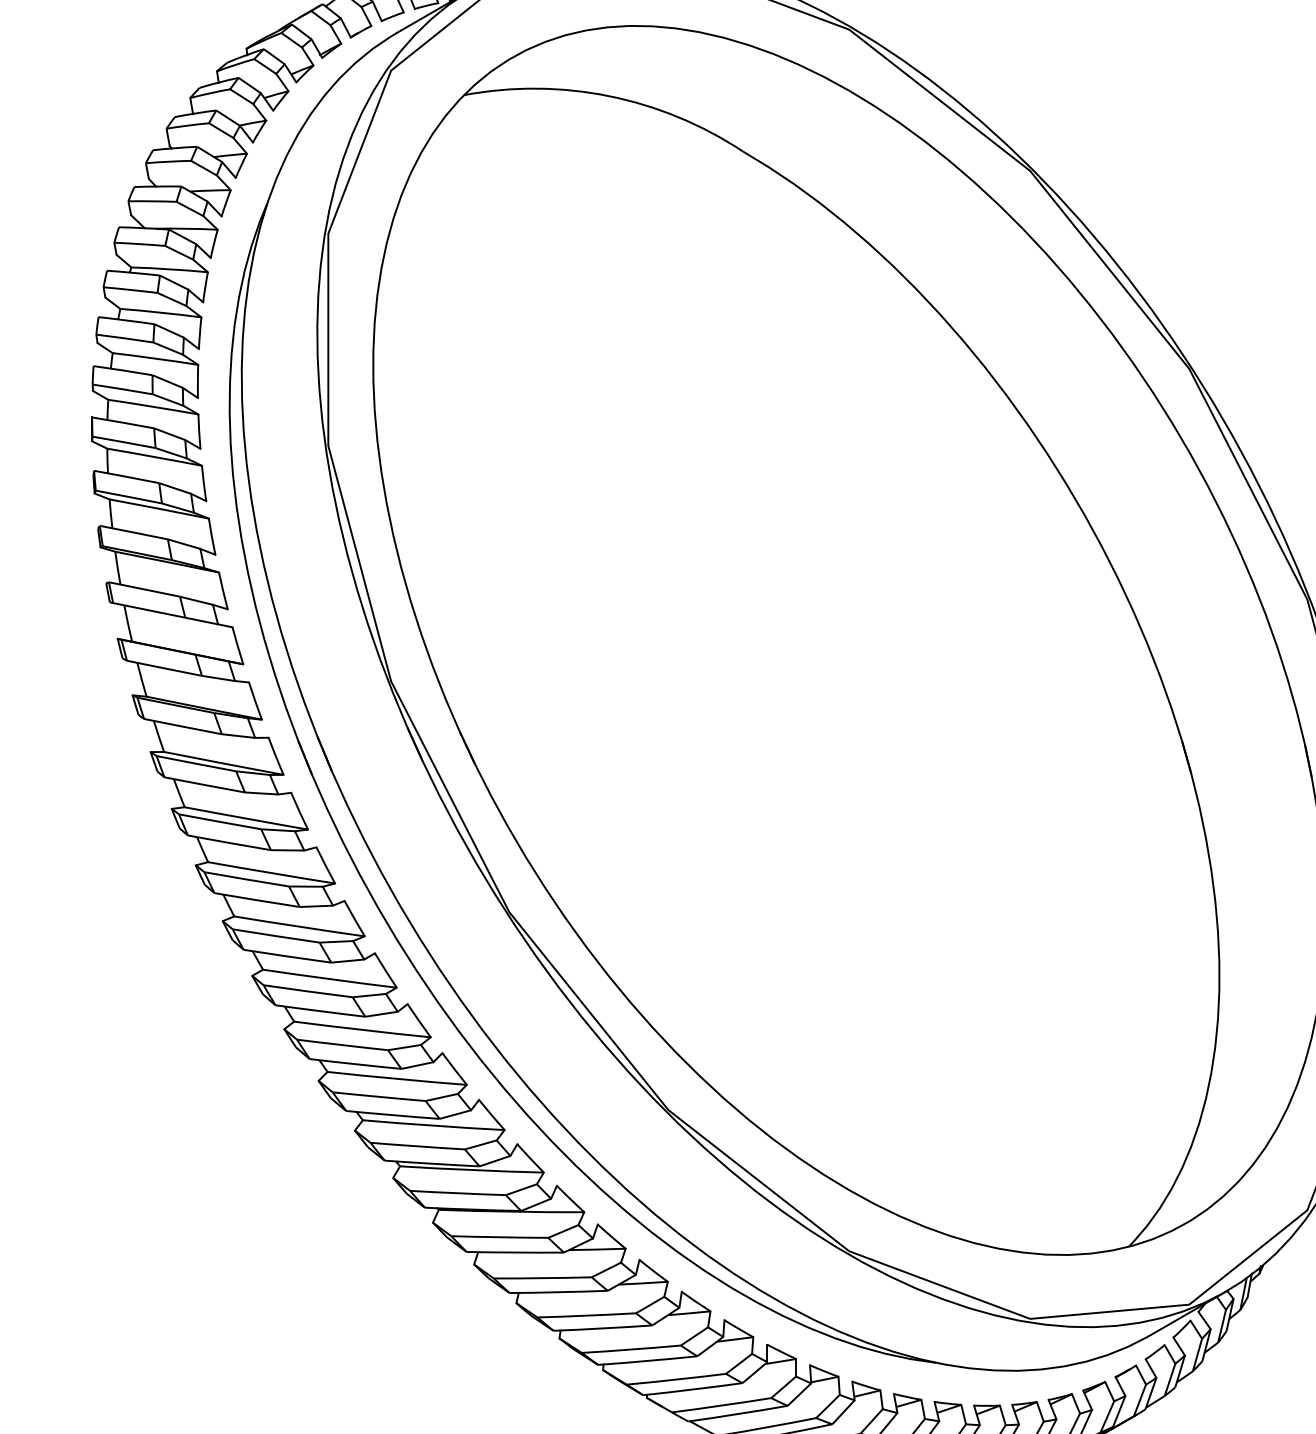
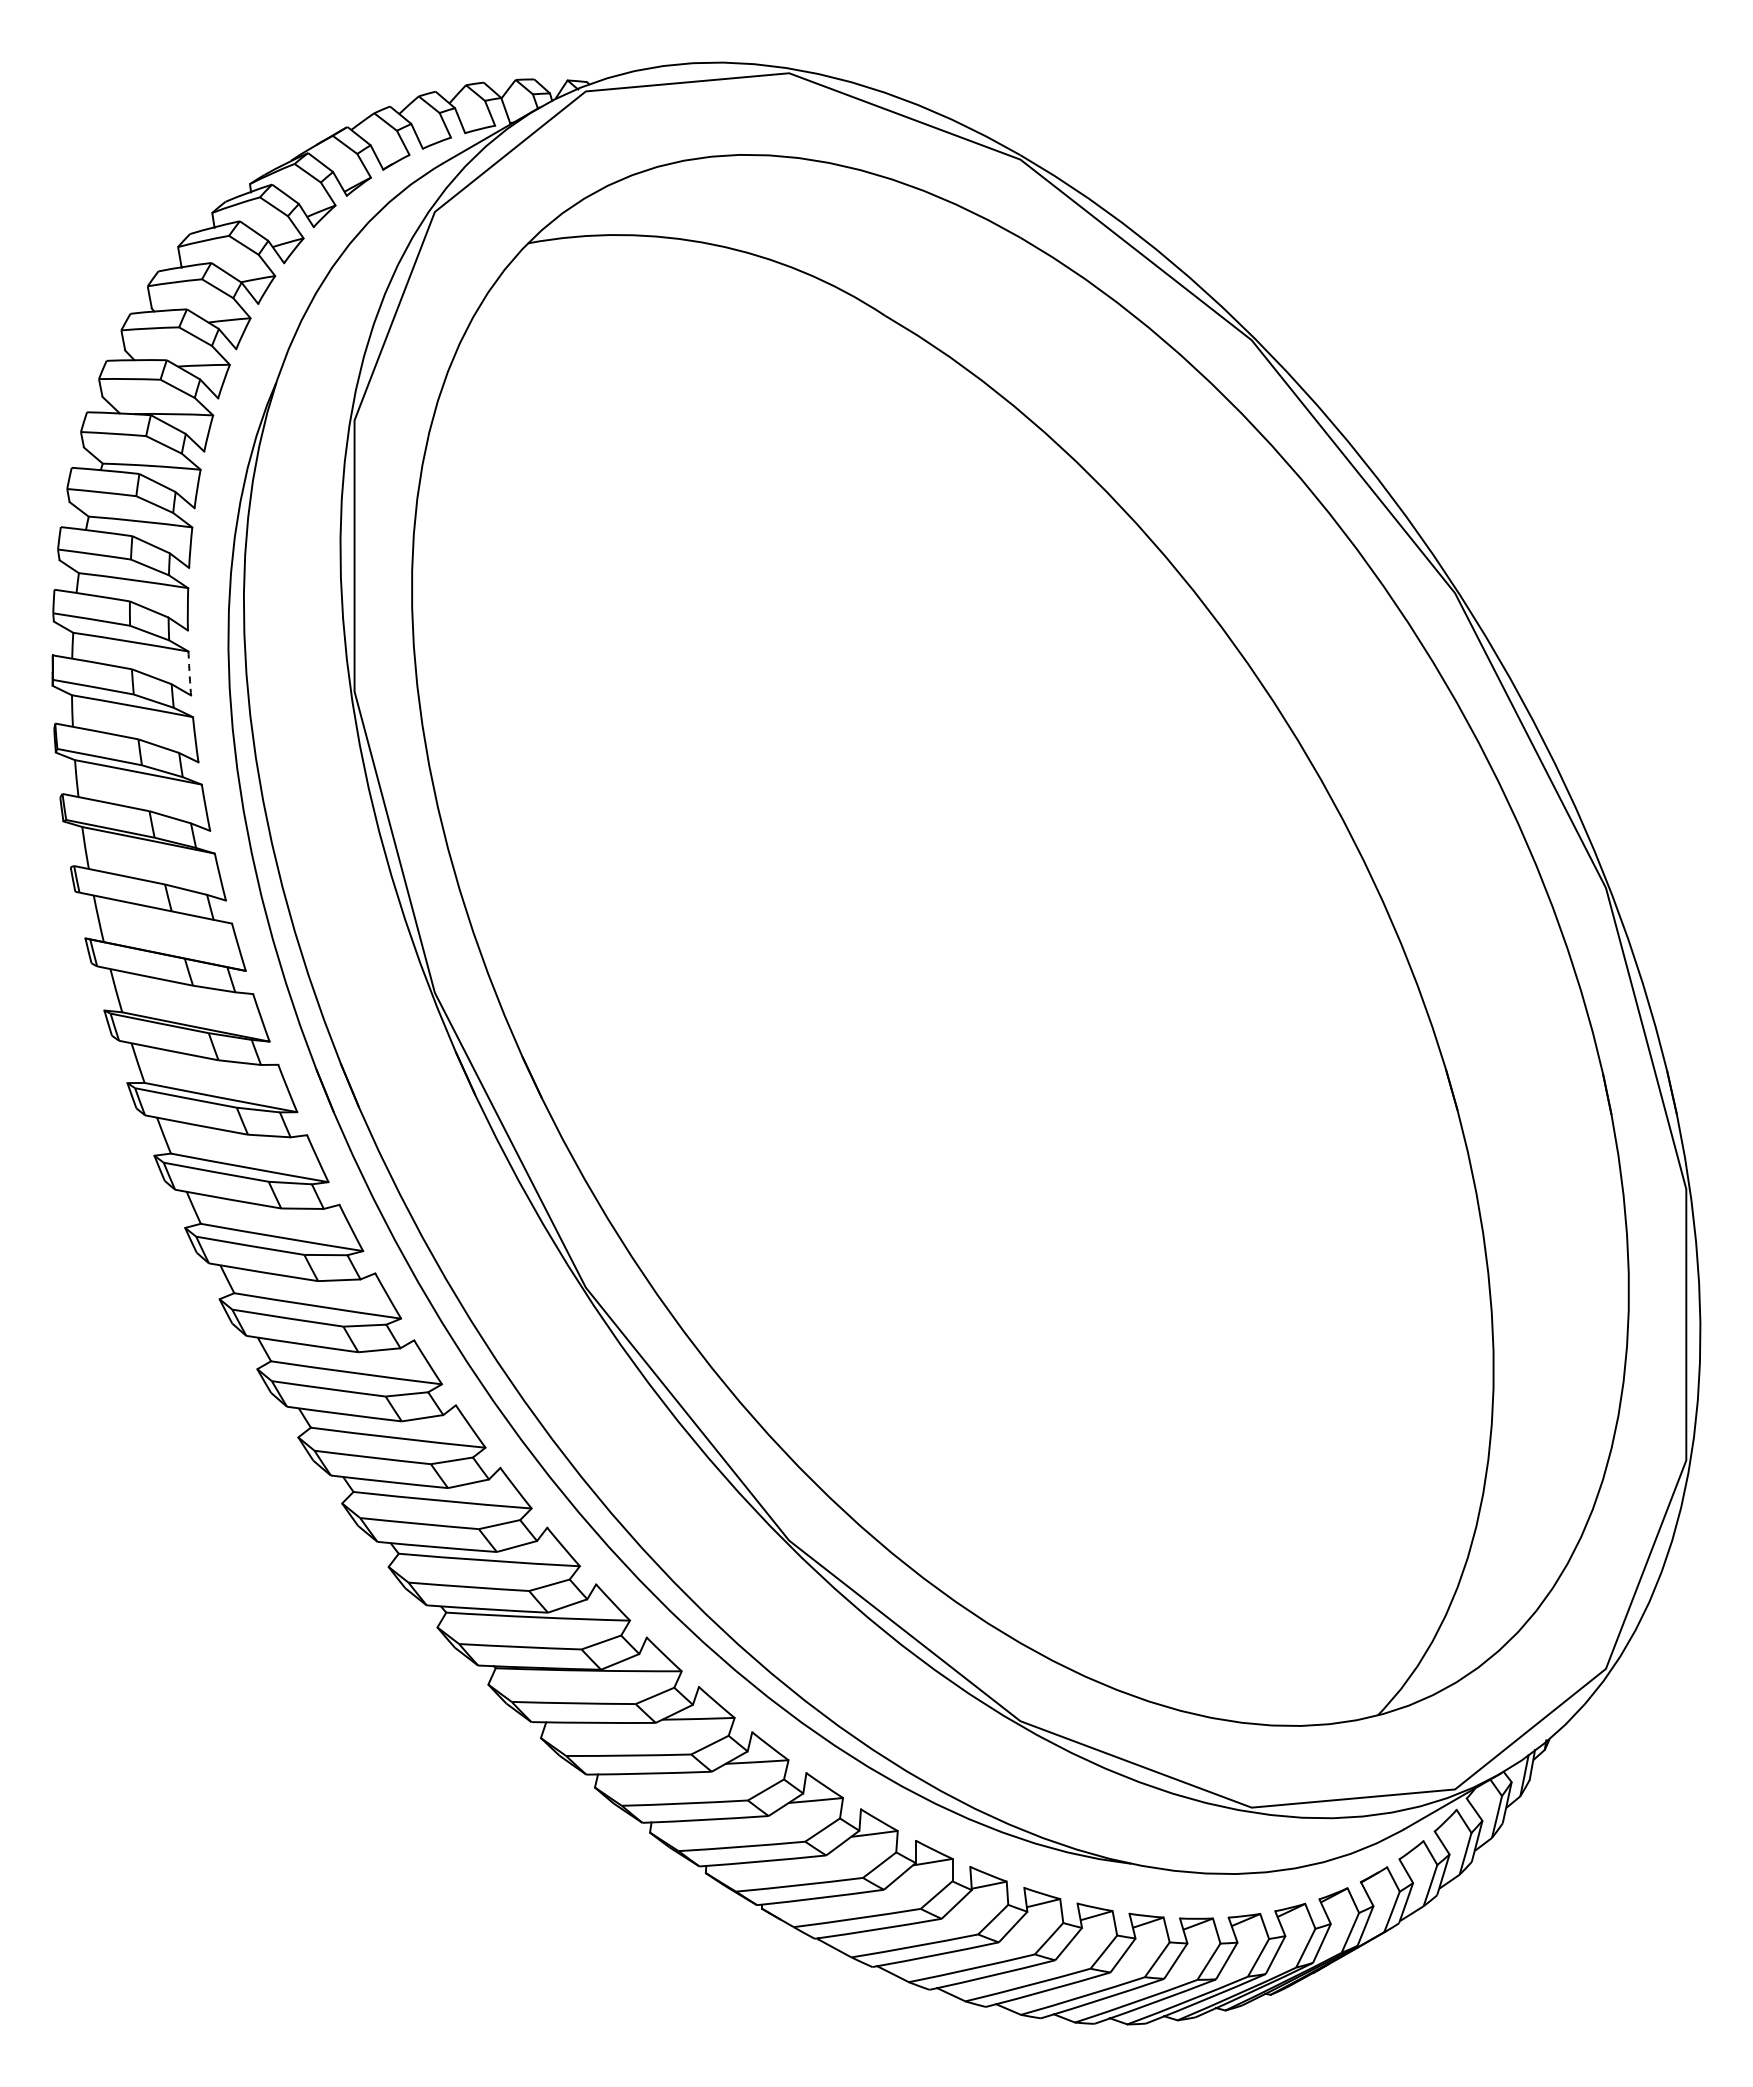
arc: (199, 431) -> (189, 673), solid -> dashed

